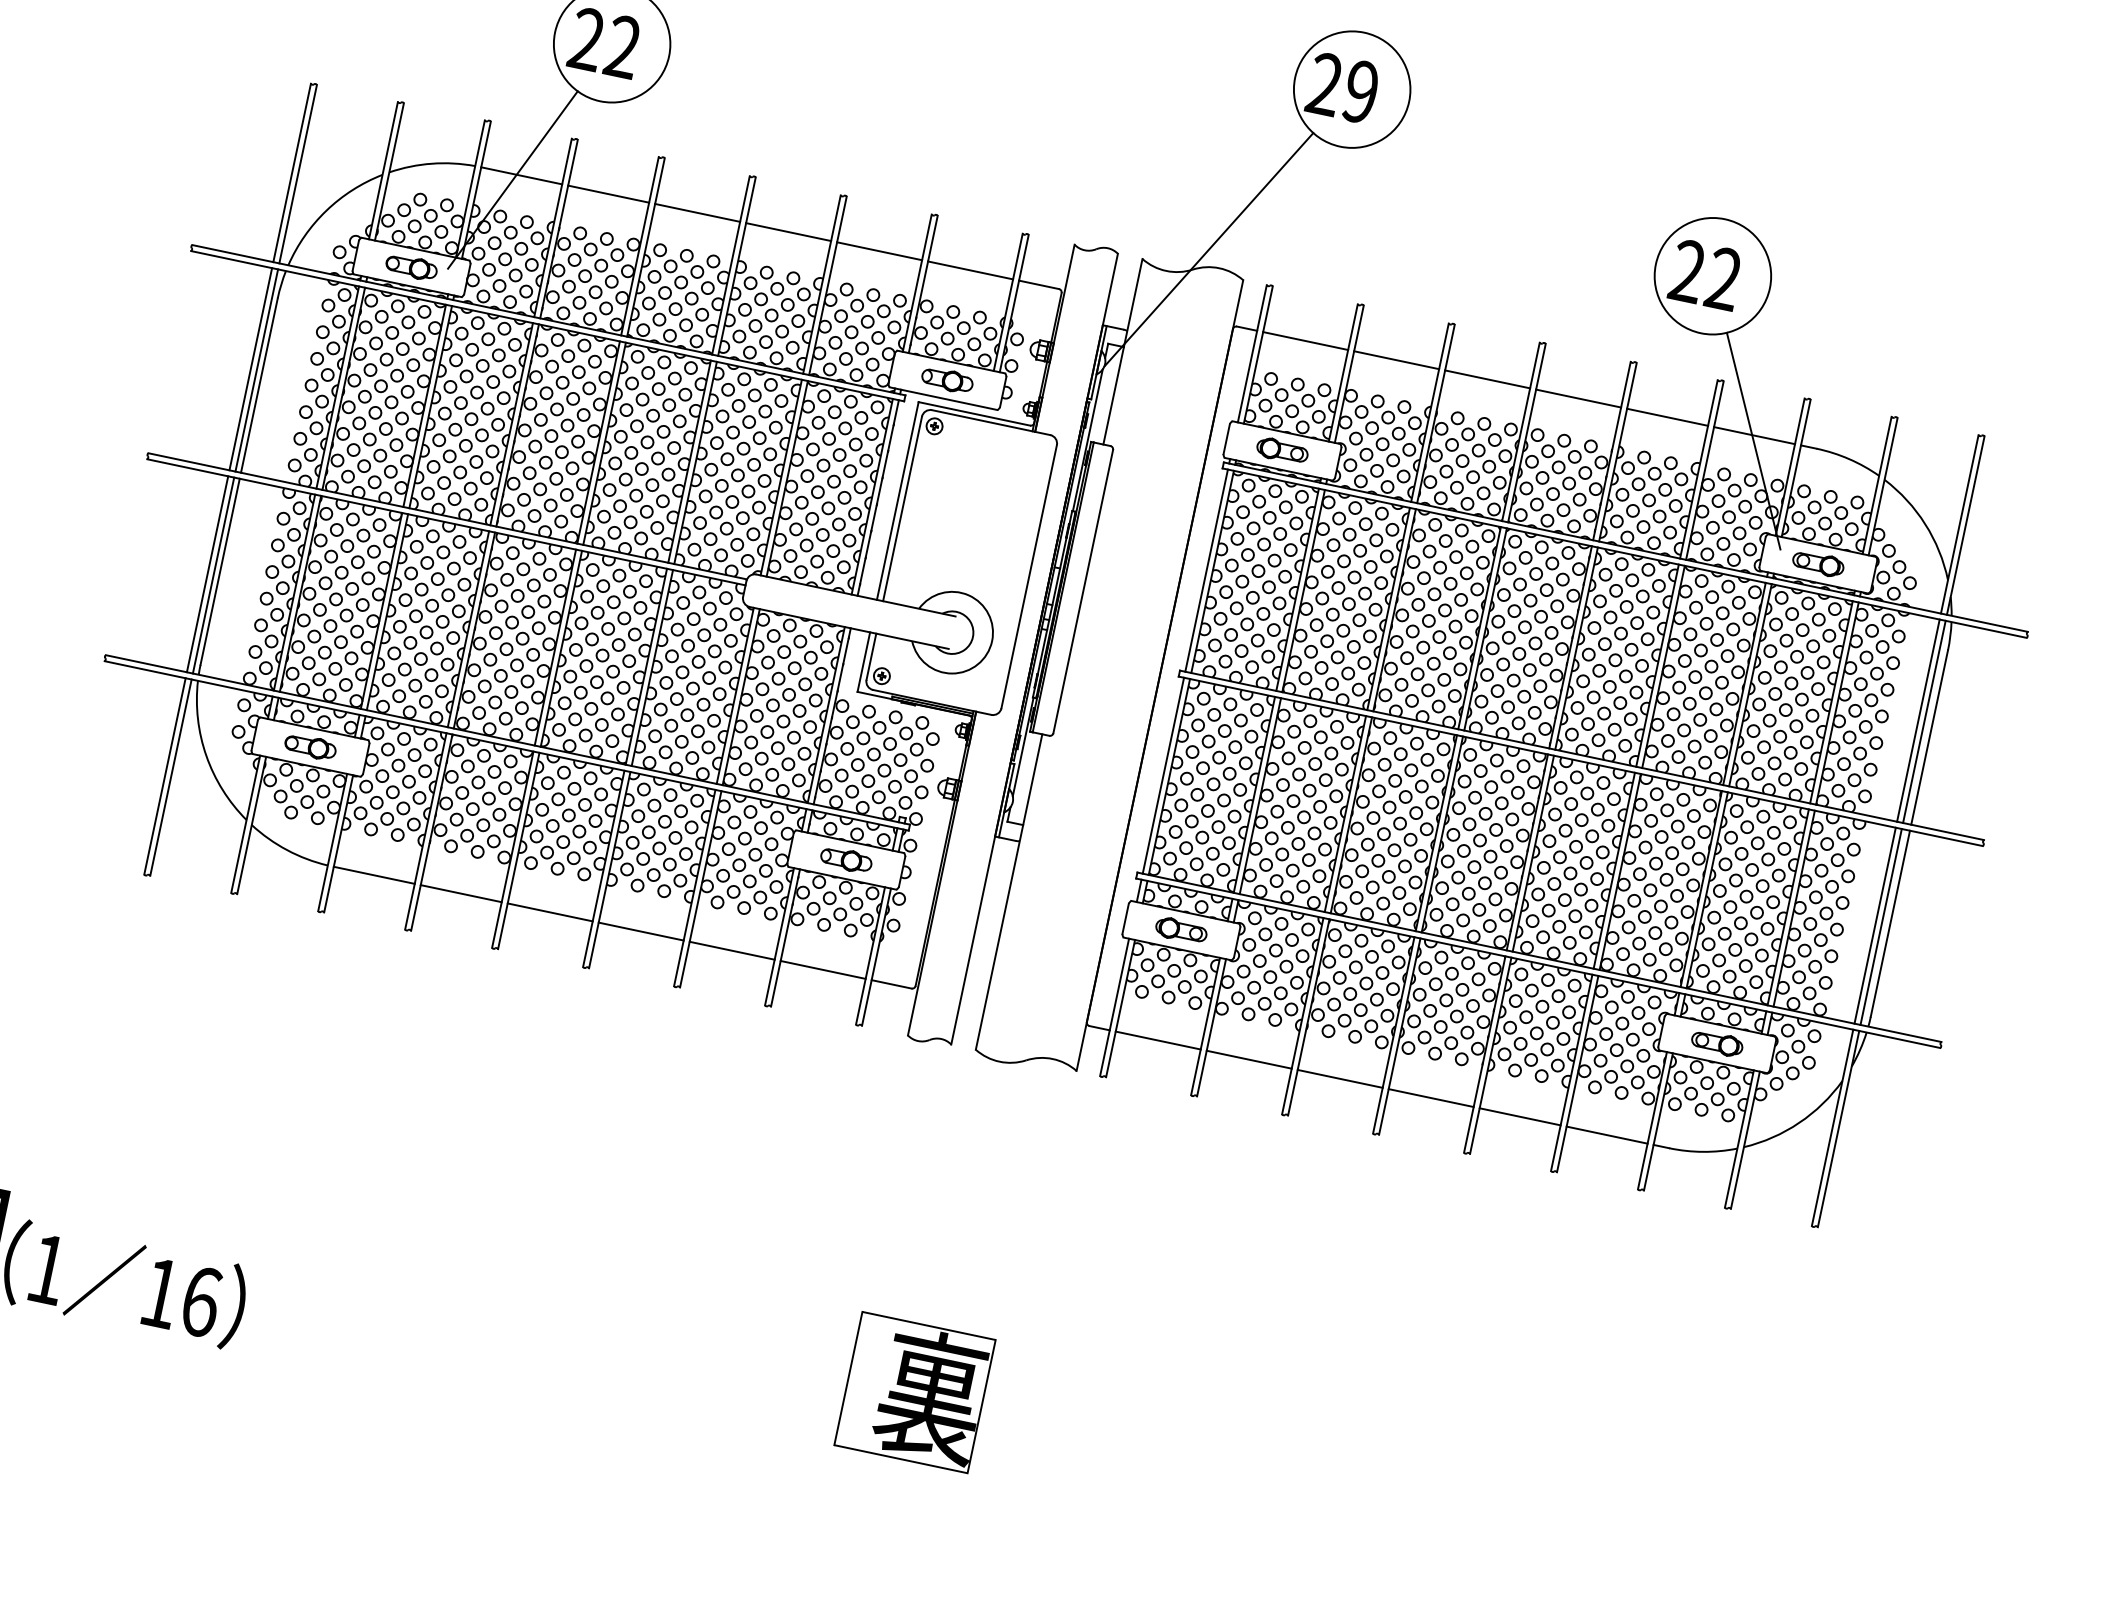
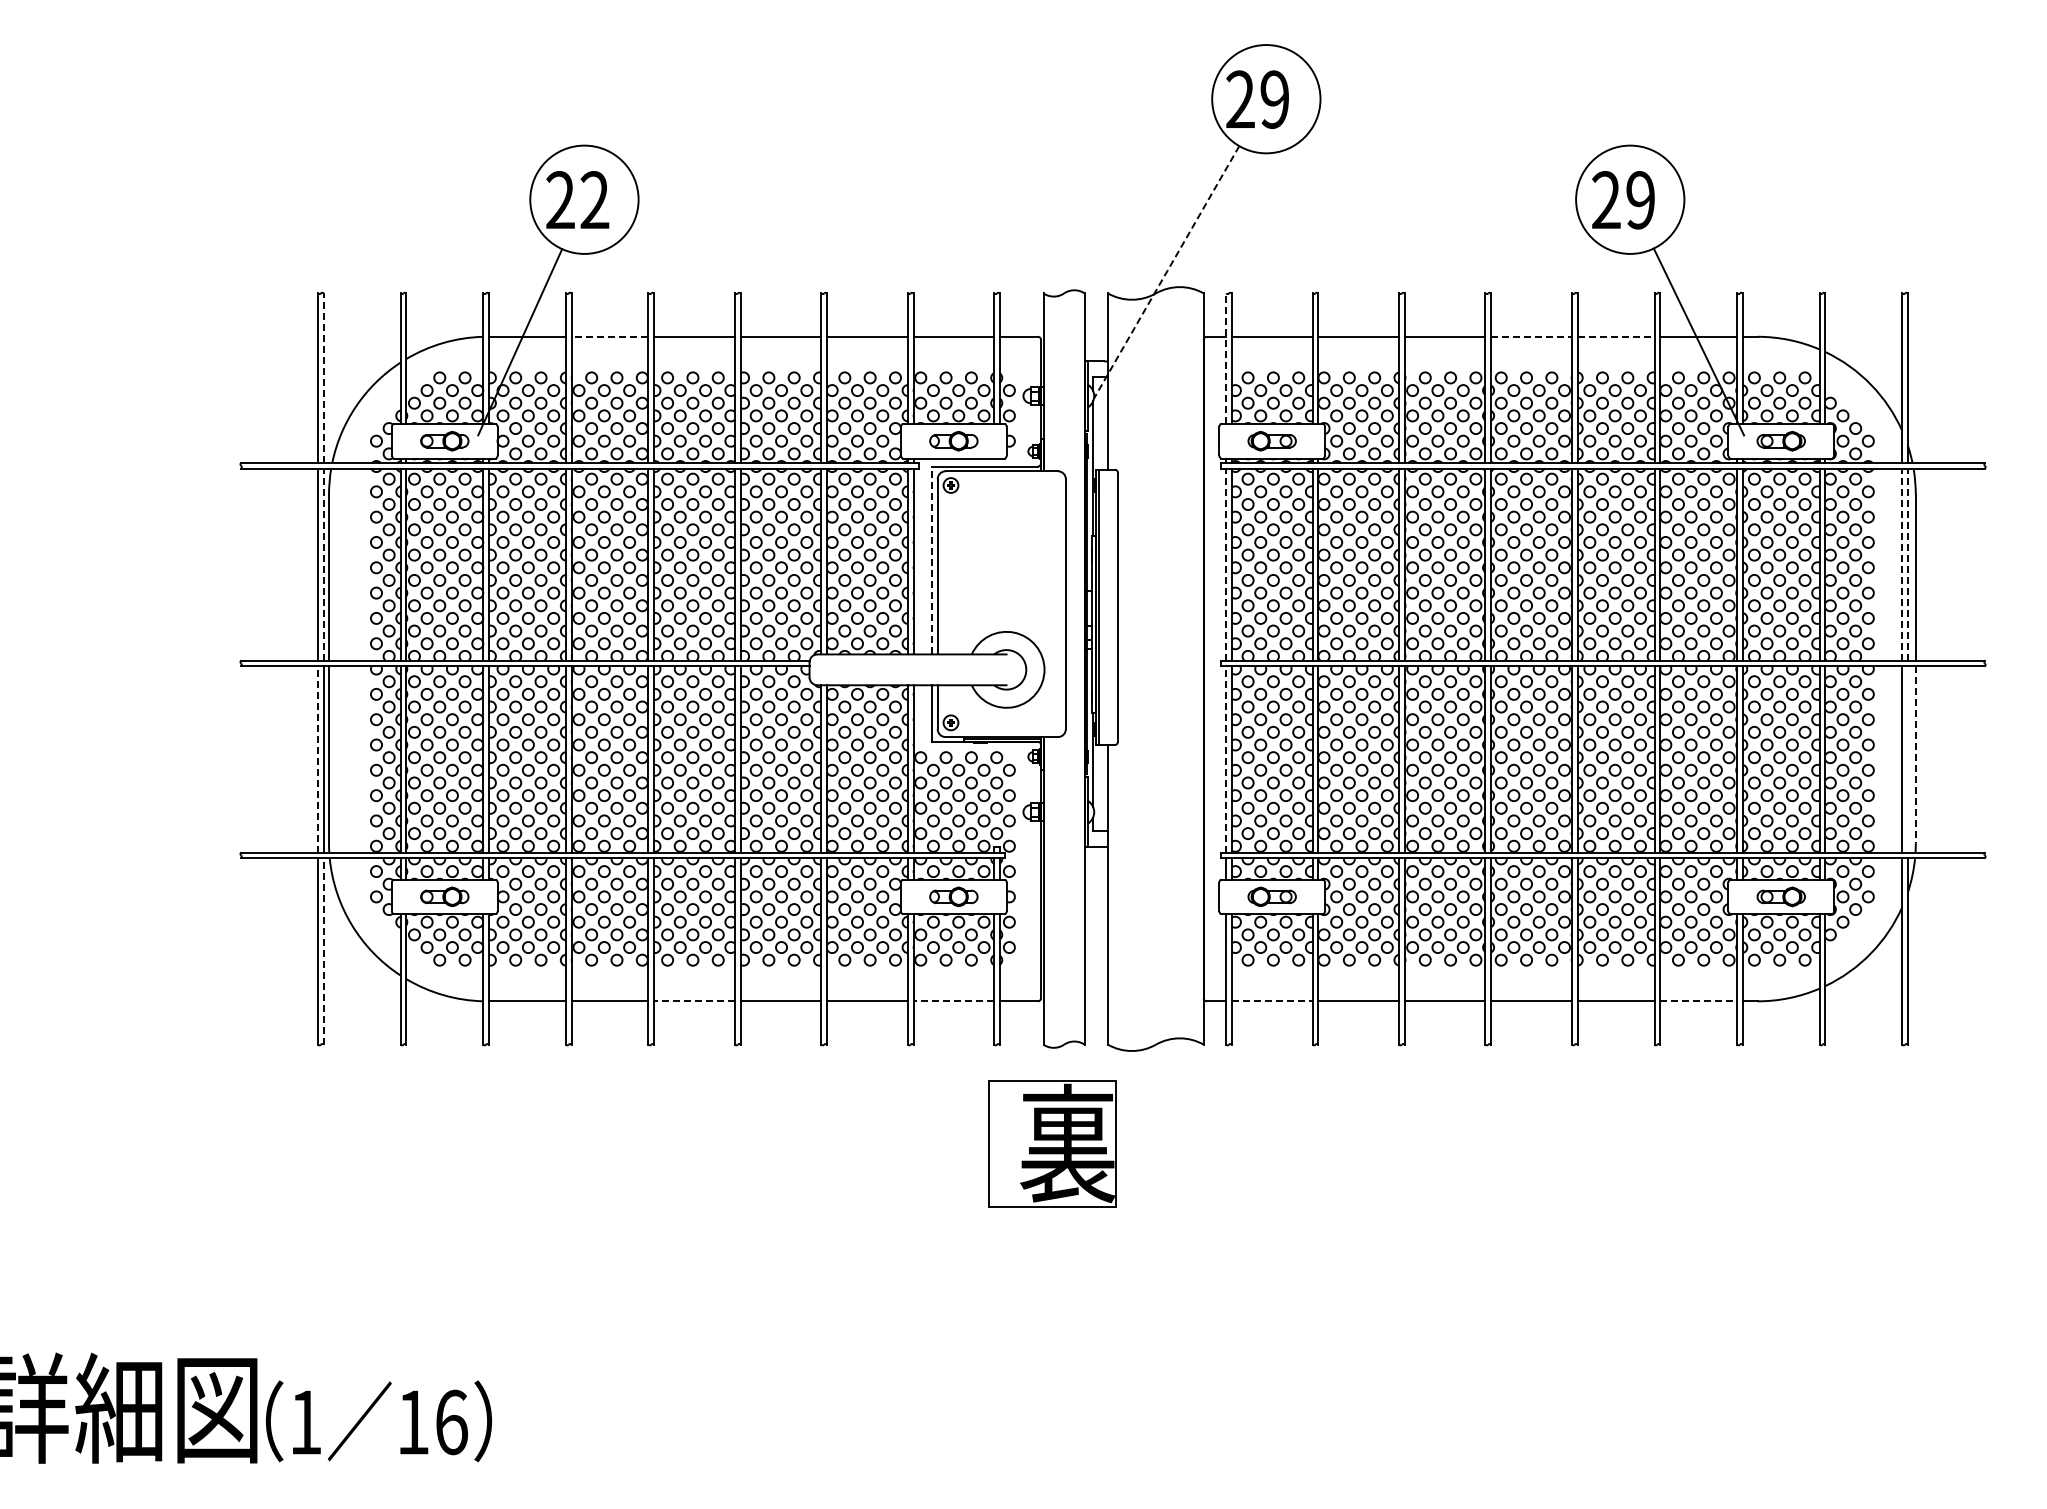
line: (297, 174) -> (323, 378), solid -> dashed
line: (608, 193) -> (609, 336), solid -> dashed
line: (1208, 249) -> (1166, 272), solid -> dashed
text: (1723, 279) -> (1640, 200), 22 -> 29
line: (1252, 353) -> (1226, 358), solid -> dashed
line: (256, 370) -> (323, 564), solid -> dashed
line: (1579, 398) -> (1532, 336), solid -> dashed
line: (1668, 417) -> (1616, 336), solid -> dashed
line: (897, 500) -> (931, 560), solid -> dashed
line: (1207, 570) -> (1226, 564), solid -> dashed
line: (208, 573) -> (318, 758), solid -> dashed
line: (1918, 720) -> (1902, 564), solid -> dashed
line: (1924, 721) -> (1908, 564), solid -> dashed
line: (1164, 774) -> (1226, 758), solid -> dashed
line: (170, 776) -> (323, 950), solid -> dashed
line: (550, 912) -> (694, 1001), solid -> dashed
line: (1889, 924) -> (1915, 755), solid -> dashed
line: (1881, 927) -> (1908, 759), removed
line: (822, 970) -> (953, 1001), solid -> dashed
line: (1158, 1040) -> (1272, 1001), solid -> dashed
line: (1607, 1135) -> (1699, 1001), solid -> dashed
part: (915, 1391) -> (1052, 1143), moved

